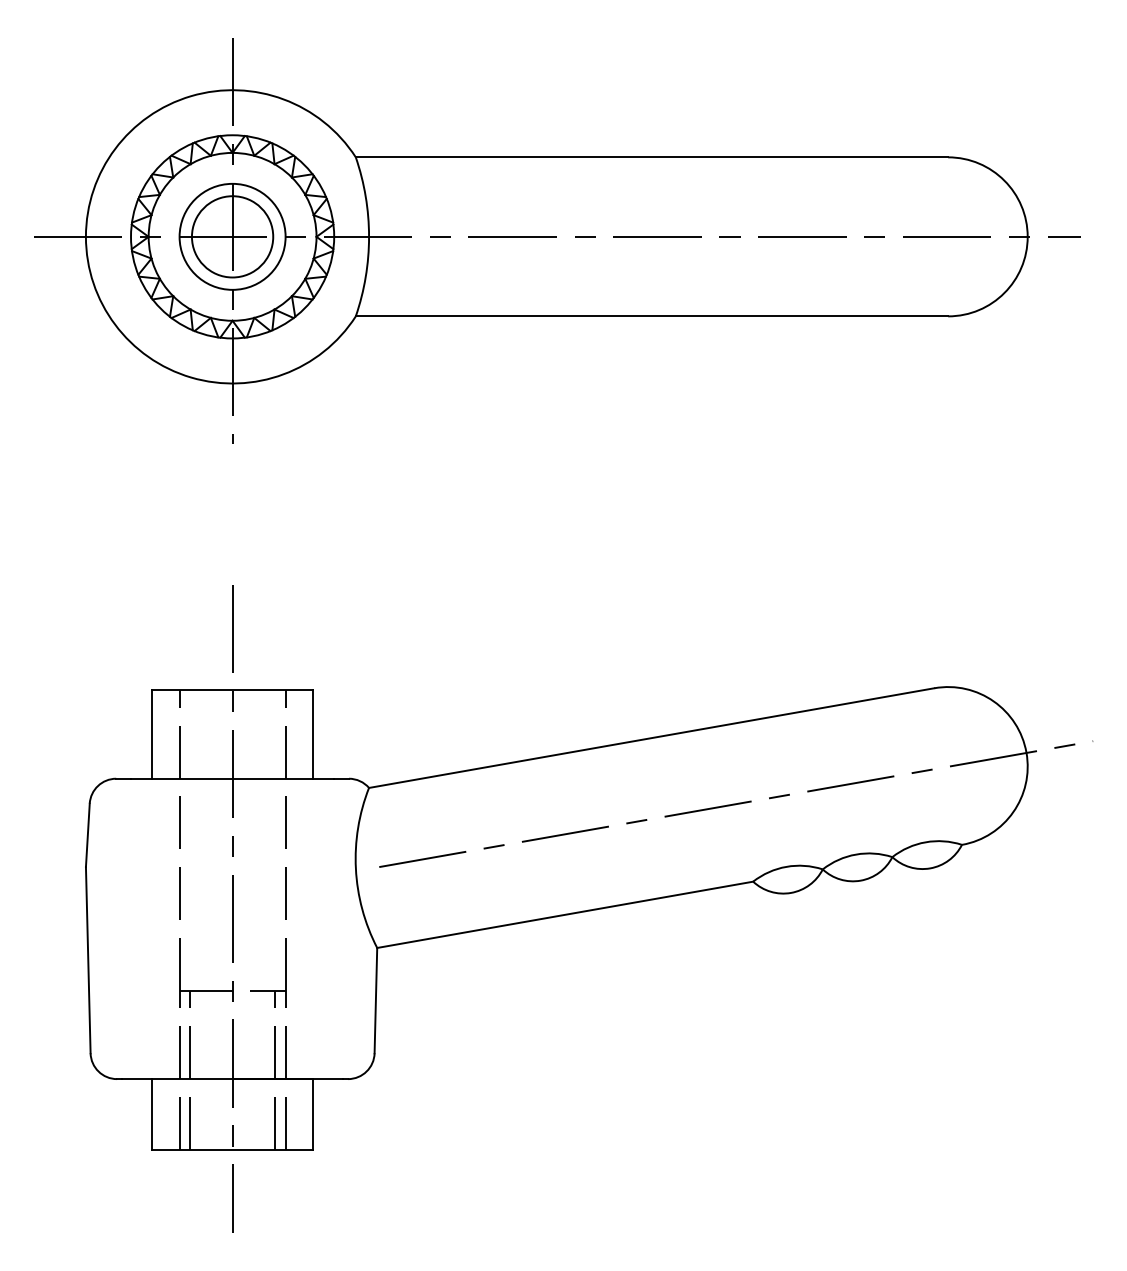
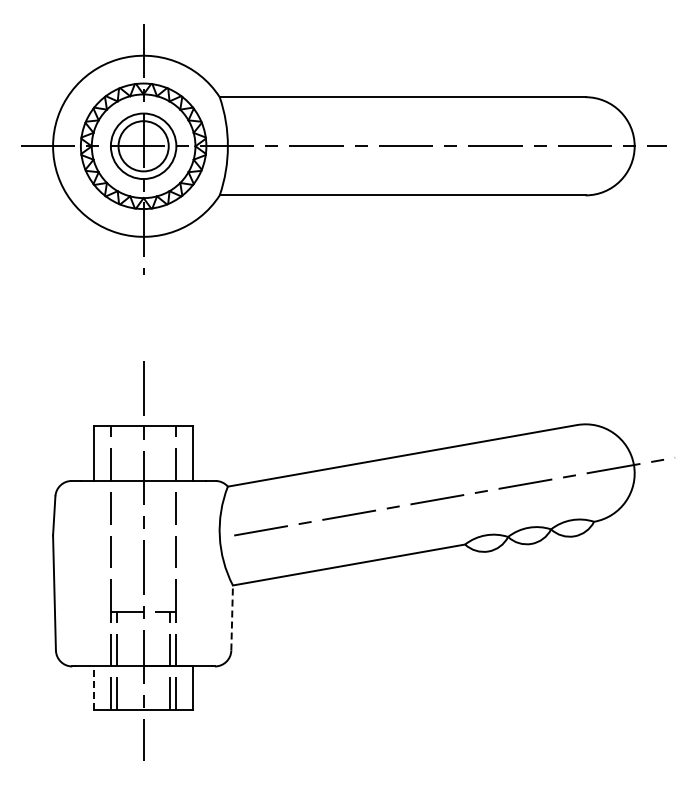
line: (376, 1001) -> (232, 618), solid -> dashed
line: (151, 1114) -> (93, 688), solid -> dashed

